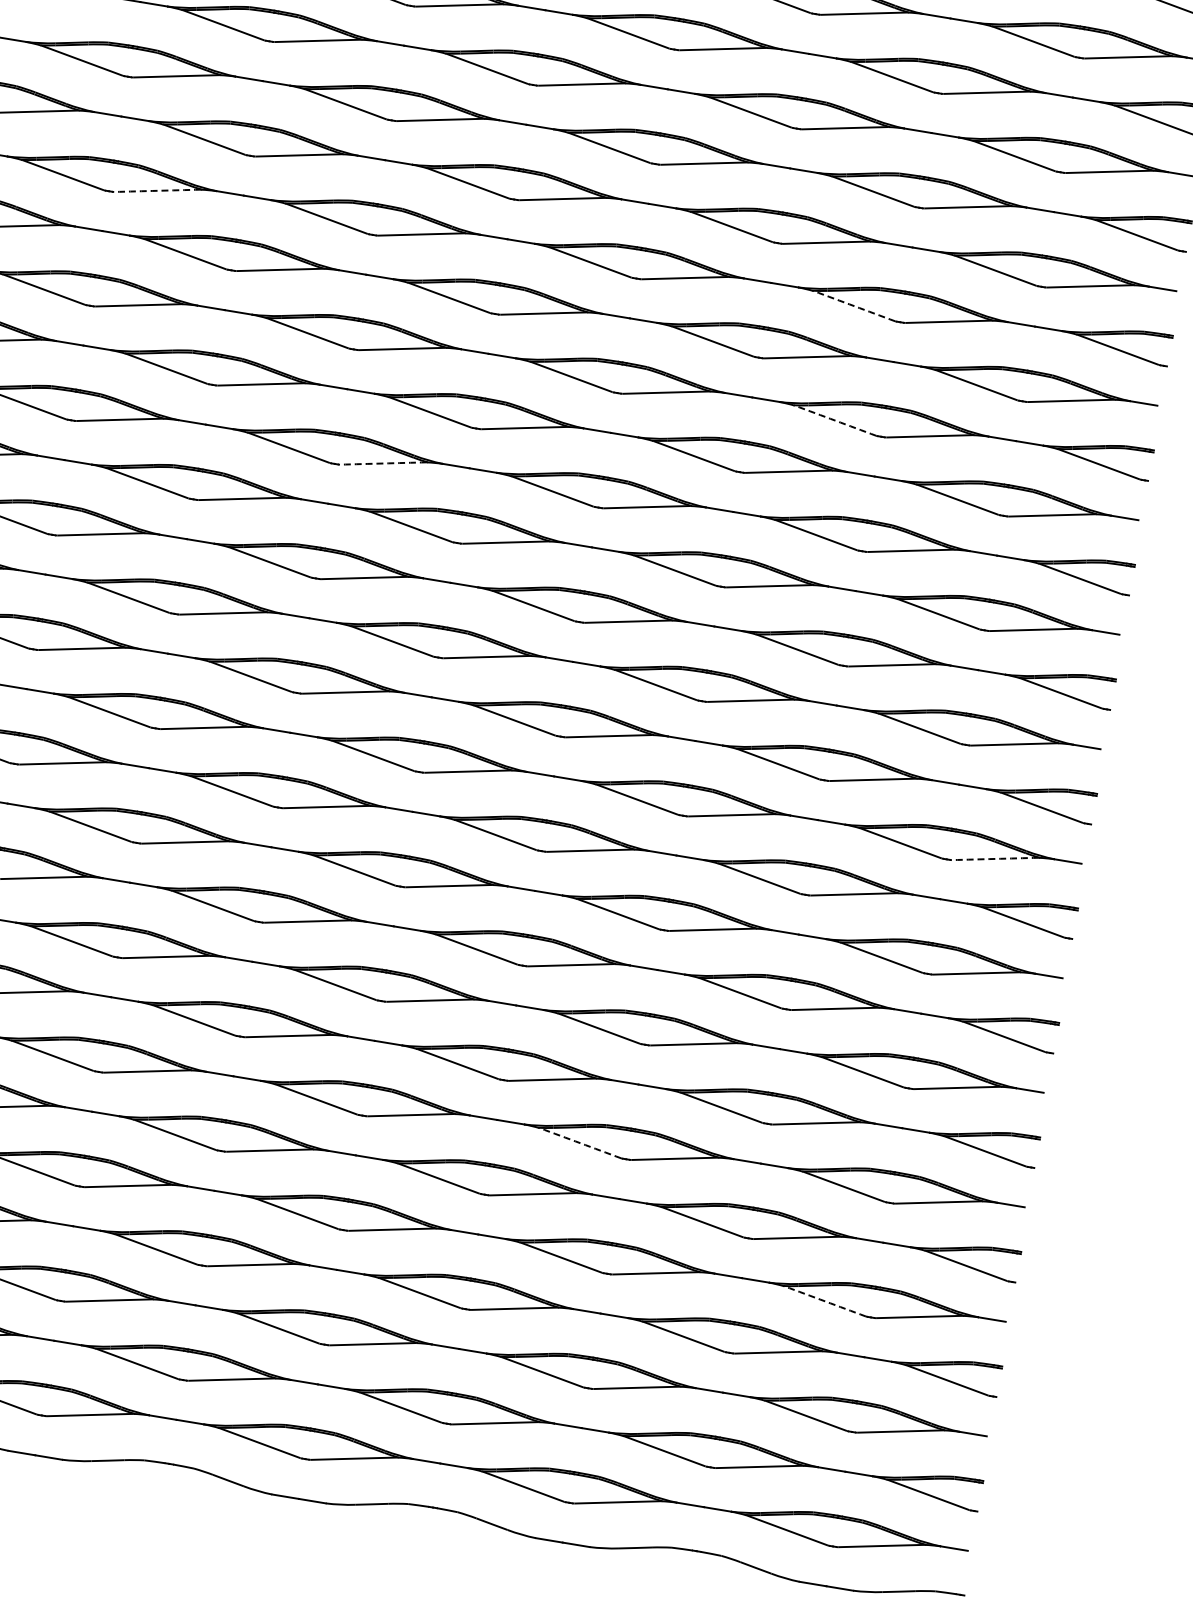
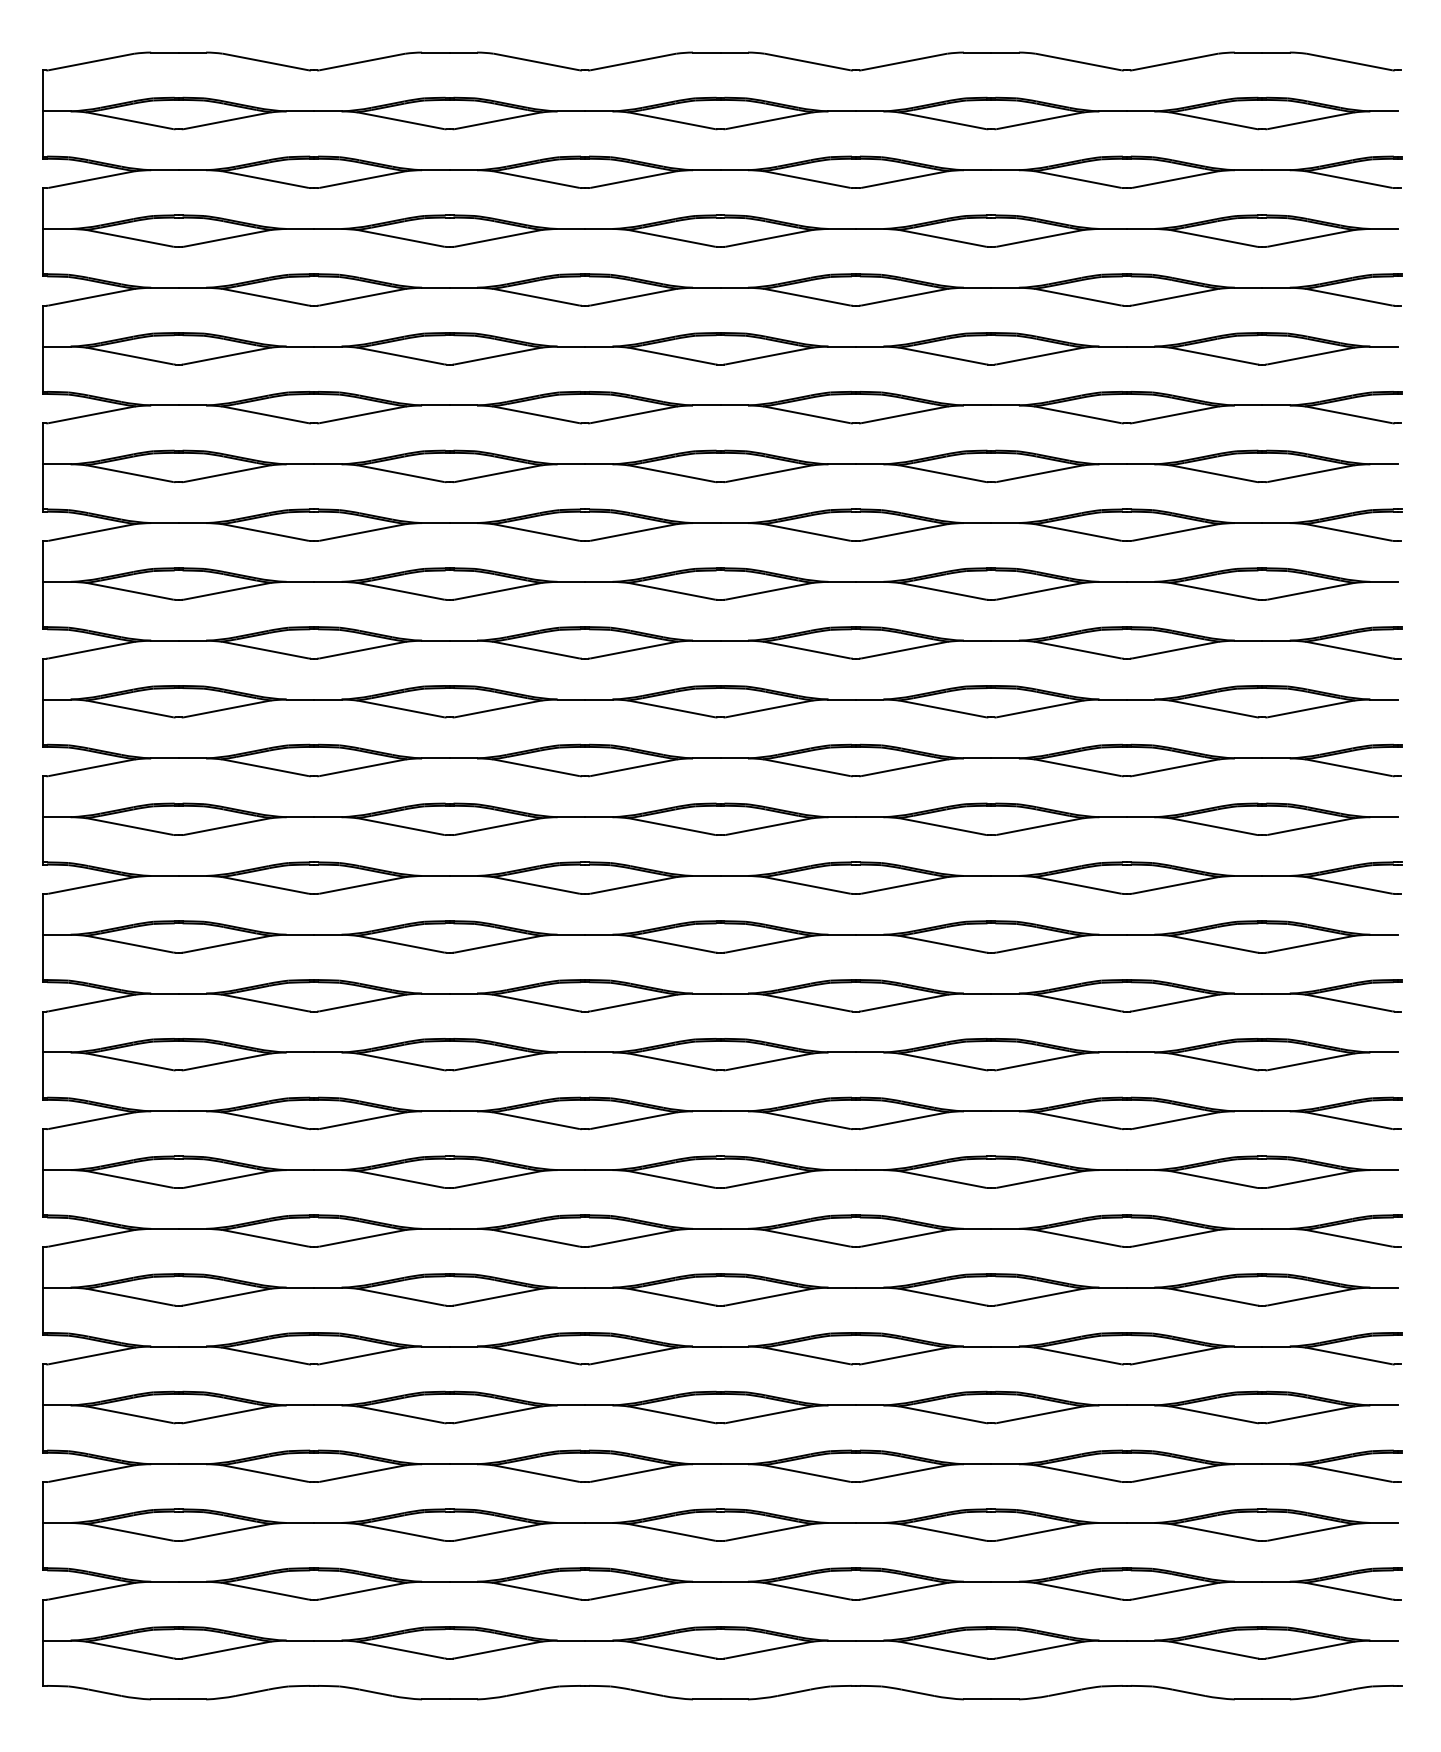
arc: (157, 190) -> (362, 414), dashed -> solid
arc: (854, 305) -> (1078, 414), dashed -> solid
arc: (835, 420) -> (1078, 532), dashed -> solid
arc: (383, 463) -> (633, 650), dashed -> solid
arc: (995, 859) -> (1310, 944), dashed -> solid
arc: (579, 1143) -> (942, 1297), dashed -> solid
arc: (824, 1301) -> (1213, 1414), dashed -> solid

